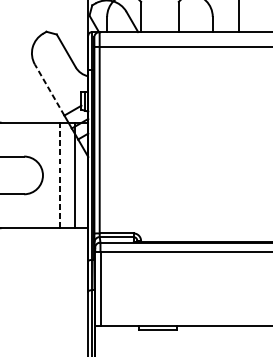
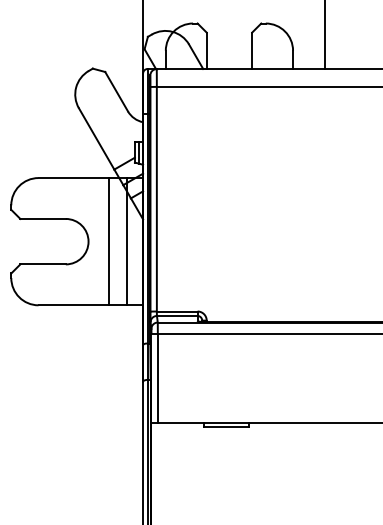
line: (49, 89) -> (96, 138), dashed -> solid
line: (60, 175) -> (109, 241), dashed -> solid

